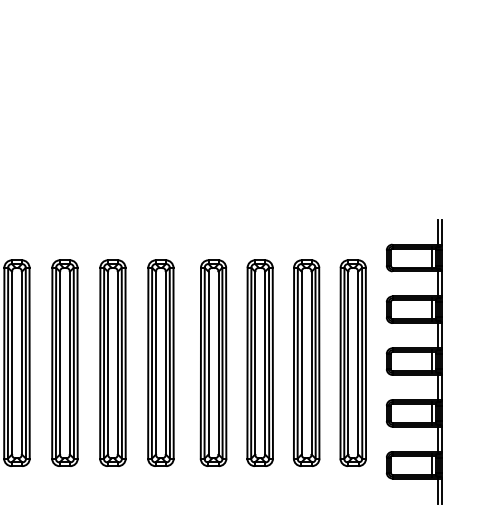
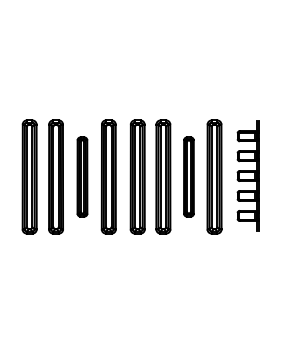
part: (415, 360) -> (248, 175), size x0.7
part: (113, 362) -> (82, 176), size x0.7
part: (305, 362) -> (188, 176), size x0.7

